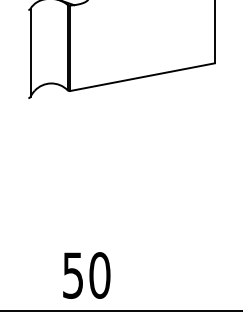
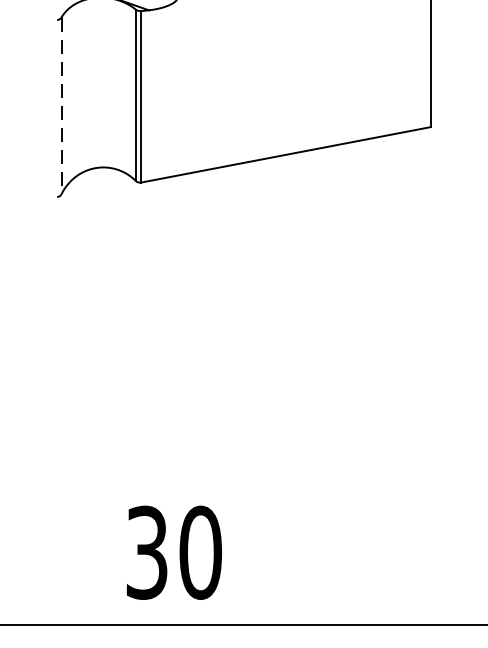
line: (30, 53) -> (61, 107), solid -> dashed
text: (73, 275) -> (147, 552), 50 -> 30

